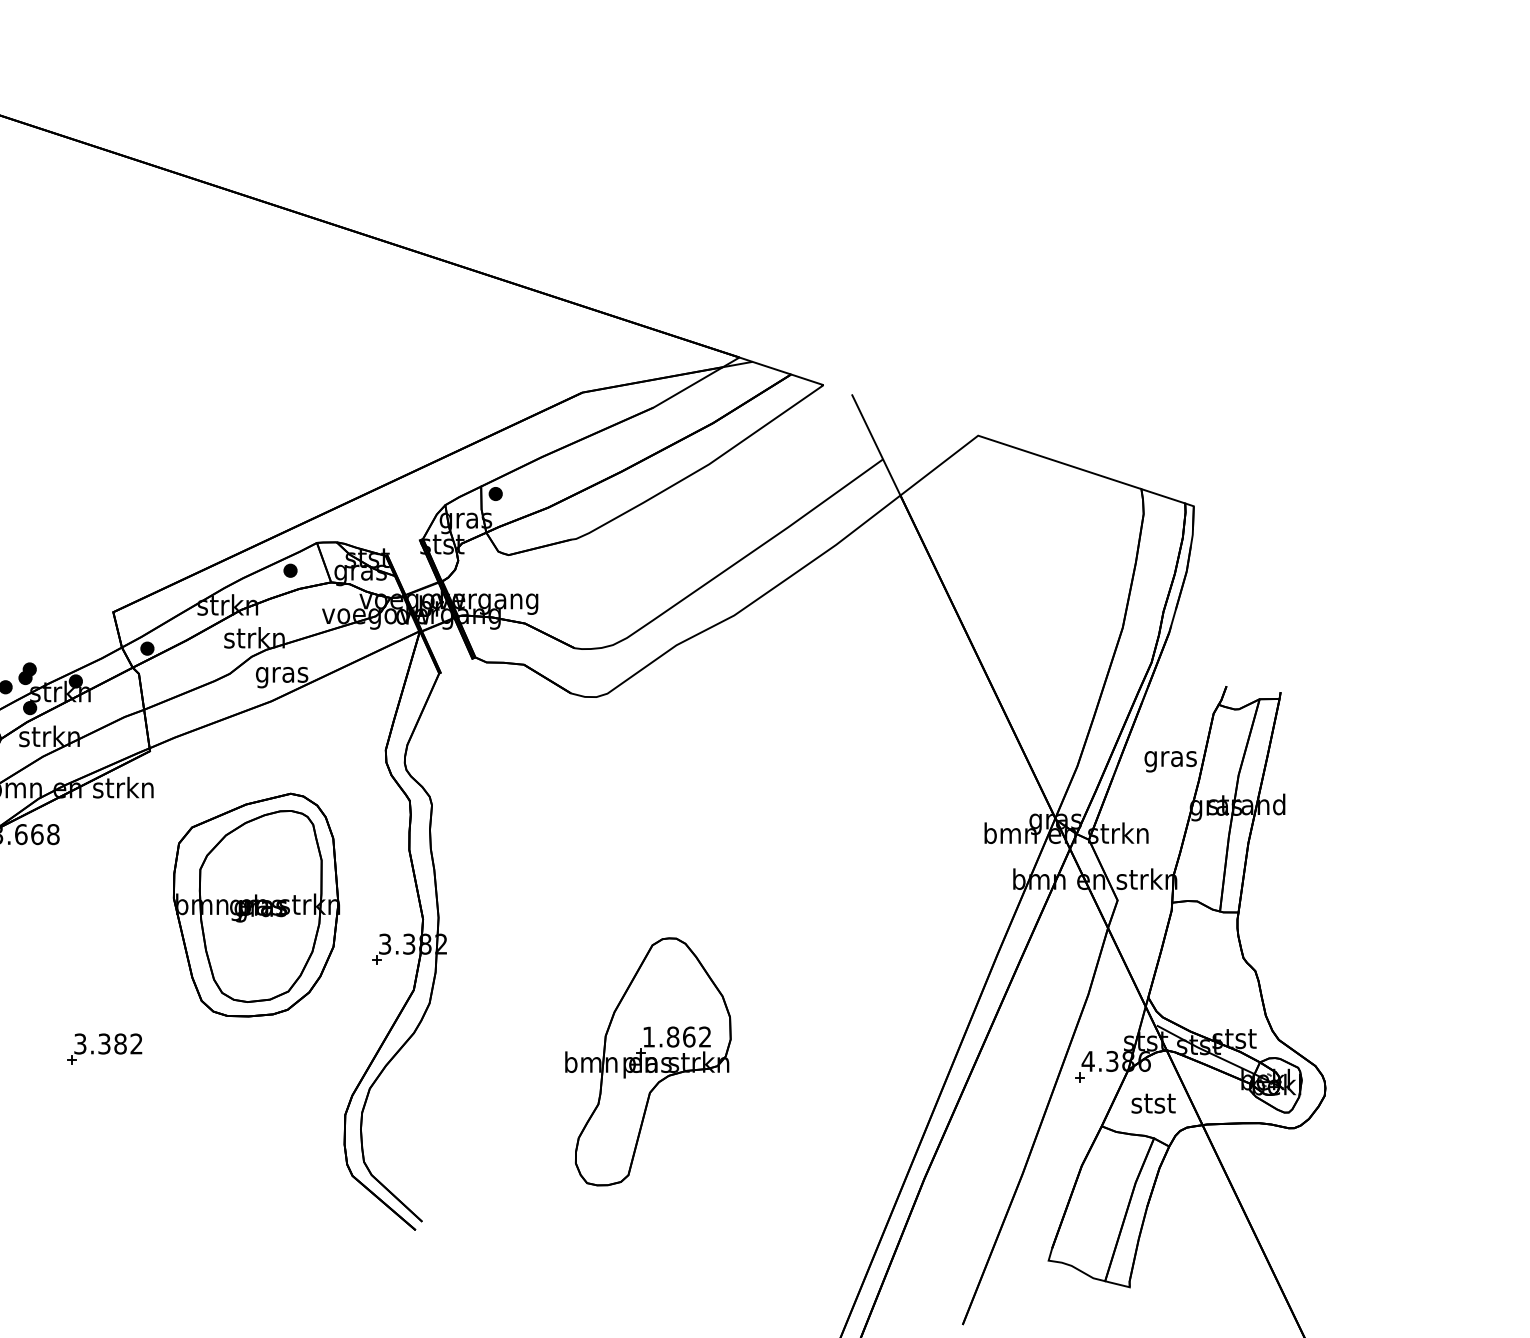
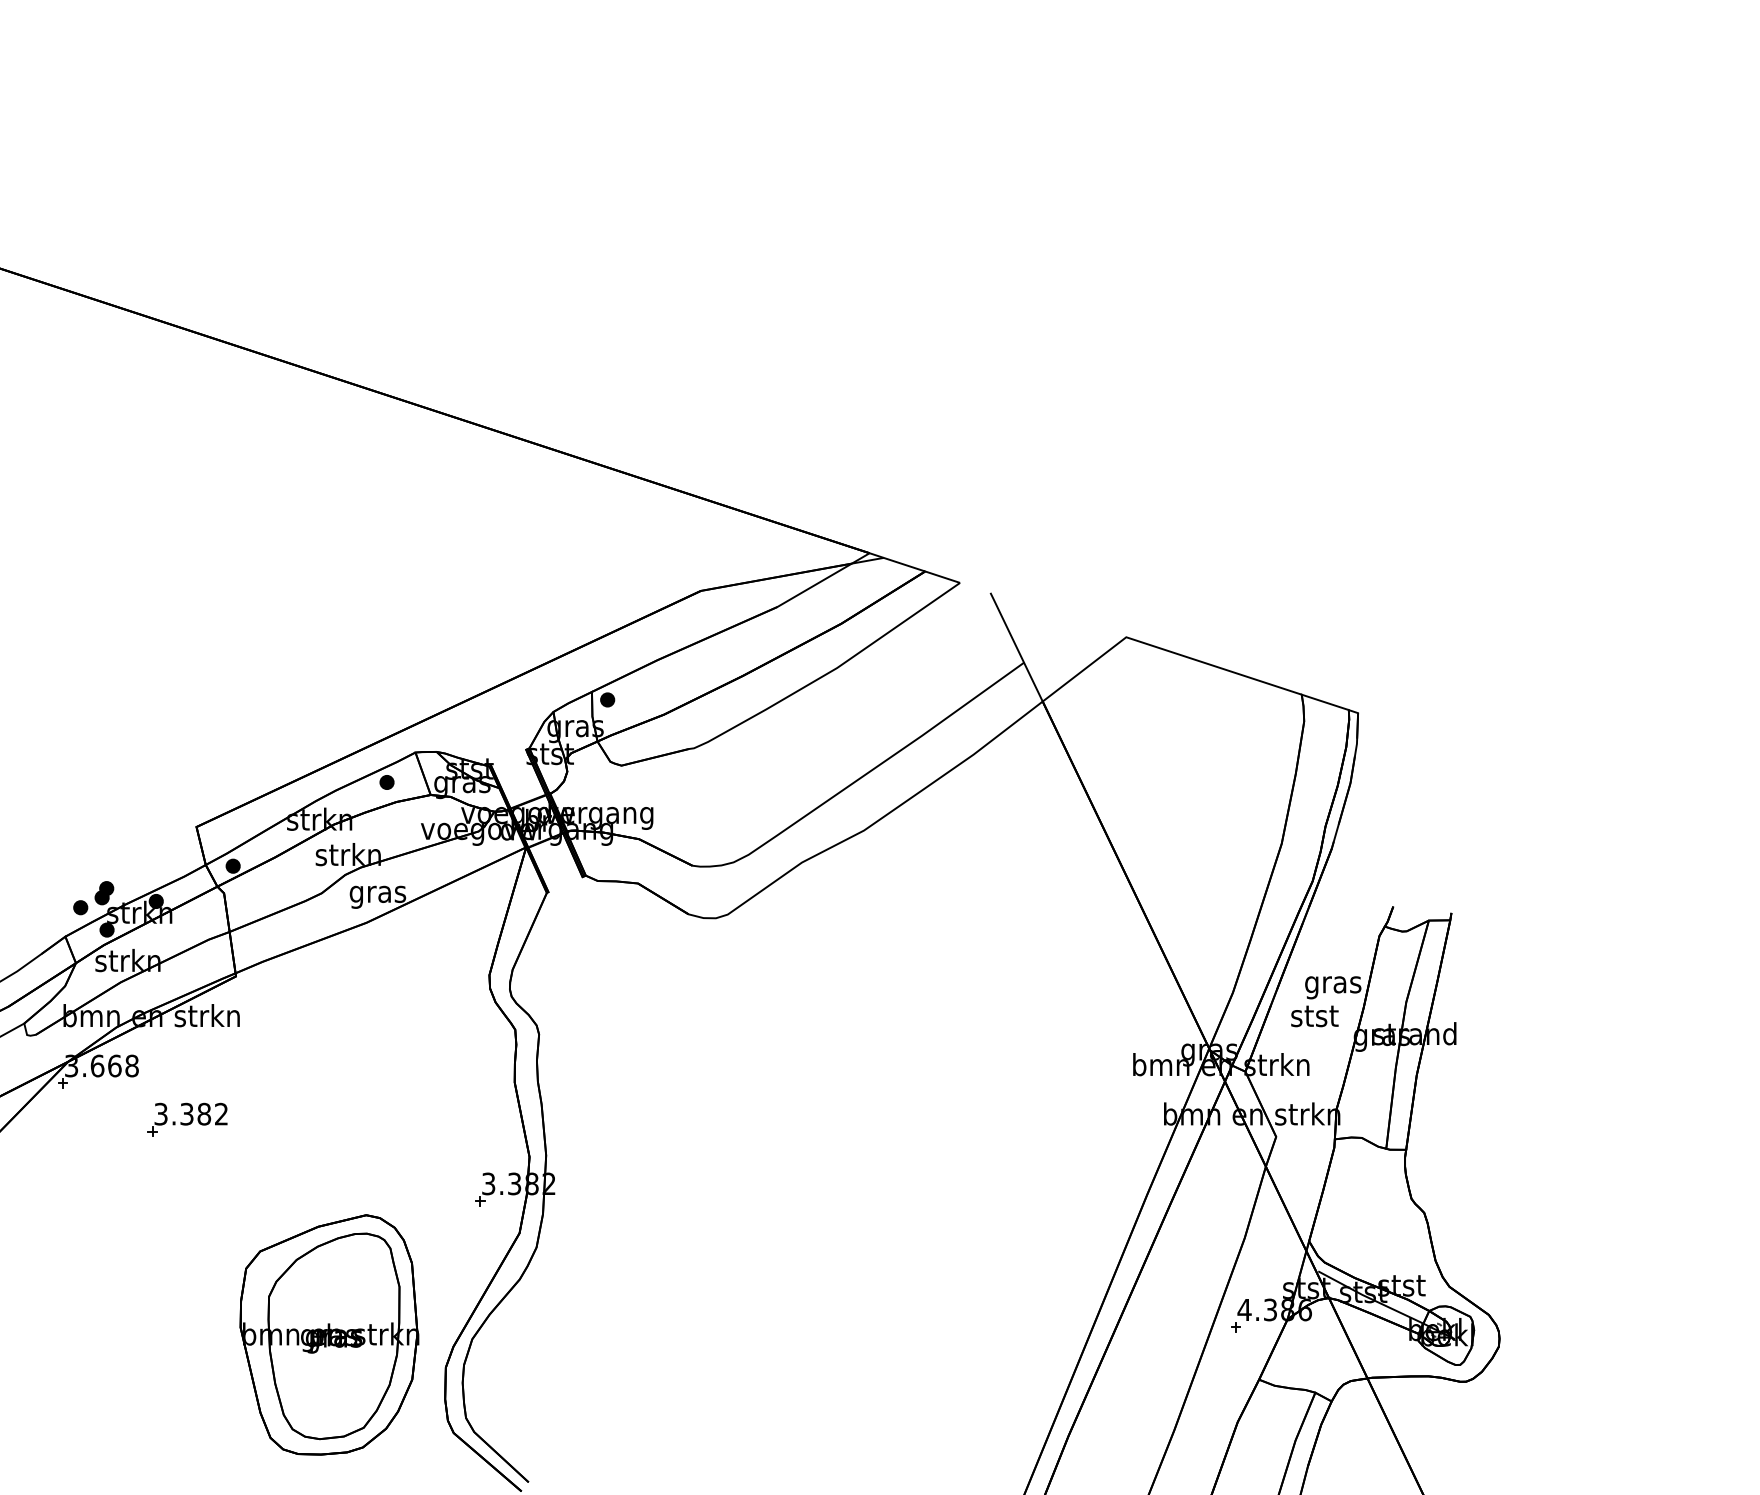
part: (256, 904) -> (329, 1334), moved
part: (104, 1048) -> (187, 1119), moved
part: (648, 1061) -> (771, 1310), removed
text: (1153, 1103) -> (1314, 1016), moved

